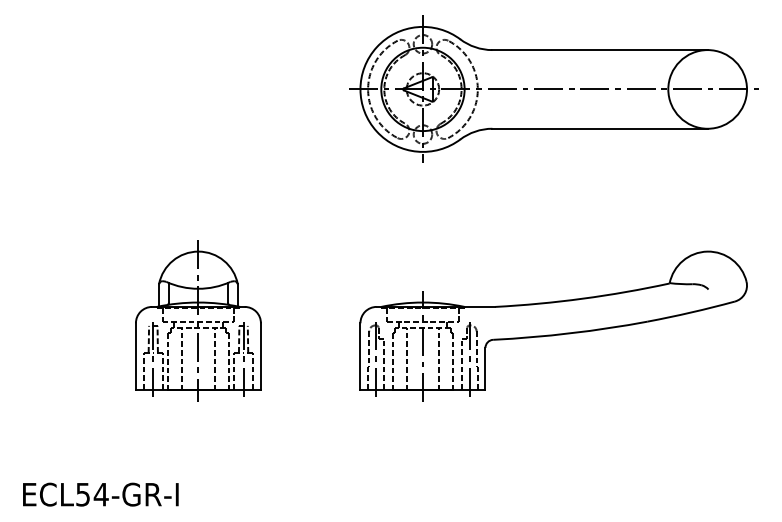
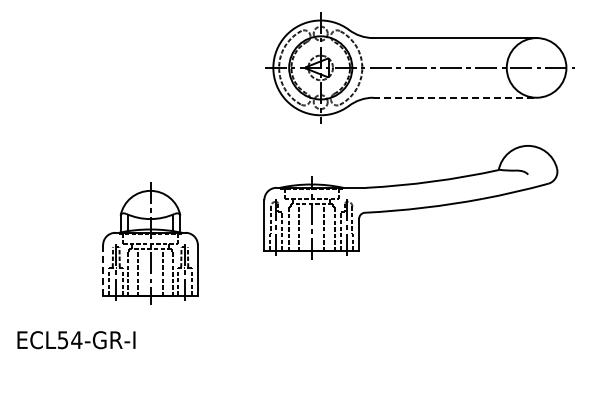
line: (599, 128) -> (454, 97), solid -> dashed
part: (553, 326) -> (410, 202), moved
line: (136, 355) -> (103, 269), solid -> dashed
text: (100, 495) -> (76, 340), moved

